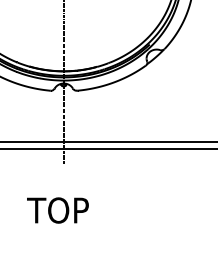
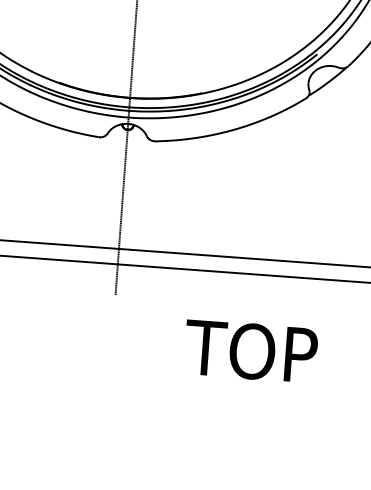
text: (57, 210) -> (250, 351), moved

